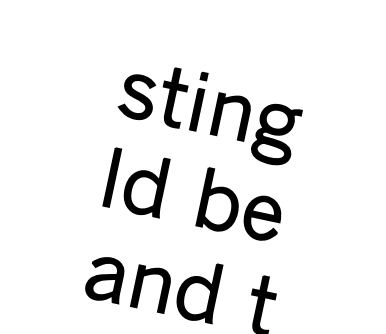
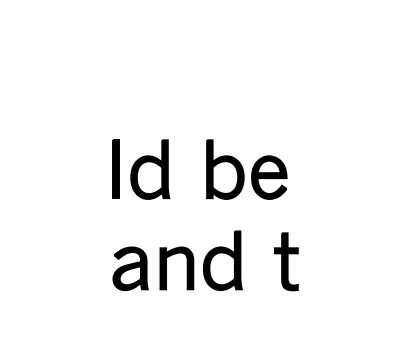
part: (209, 112) -> (196, 86), removed

